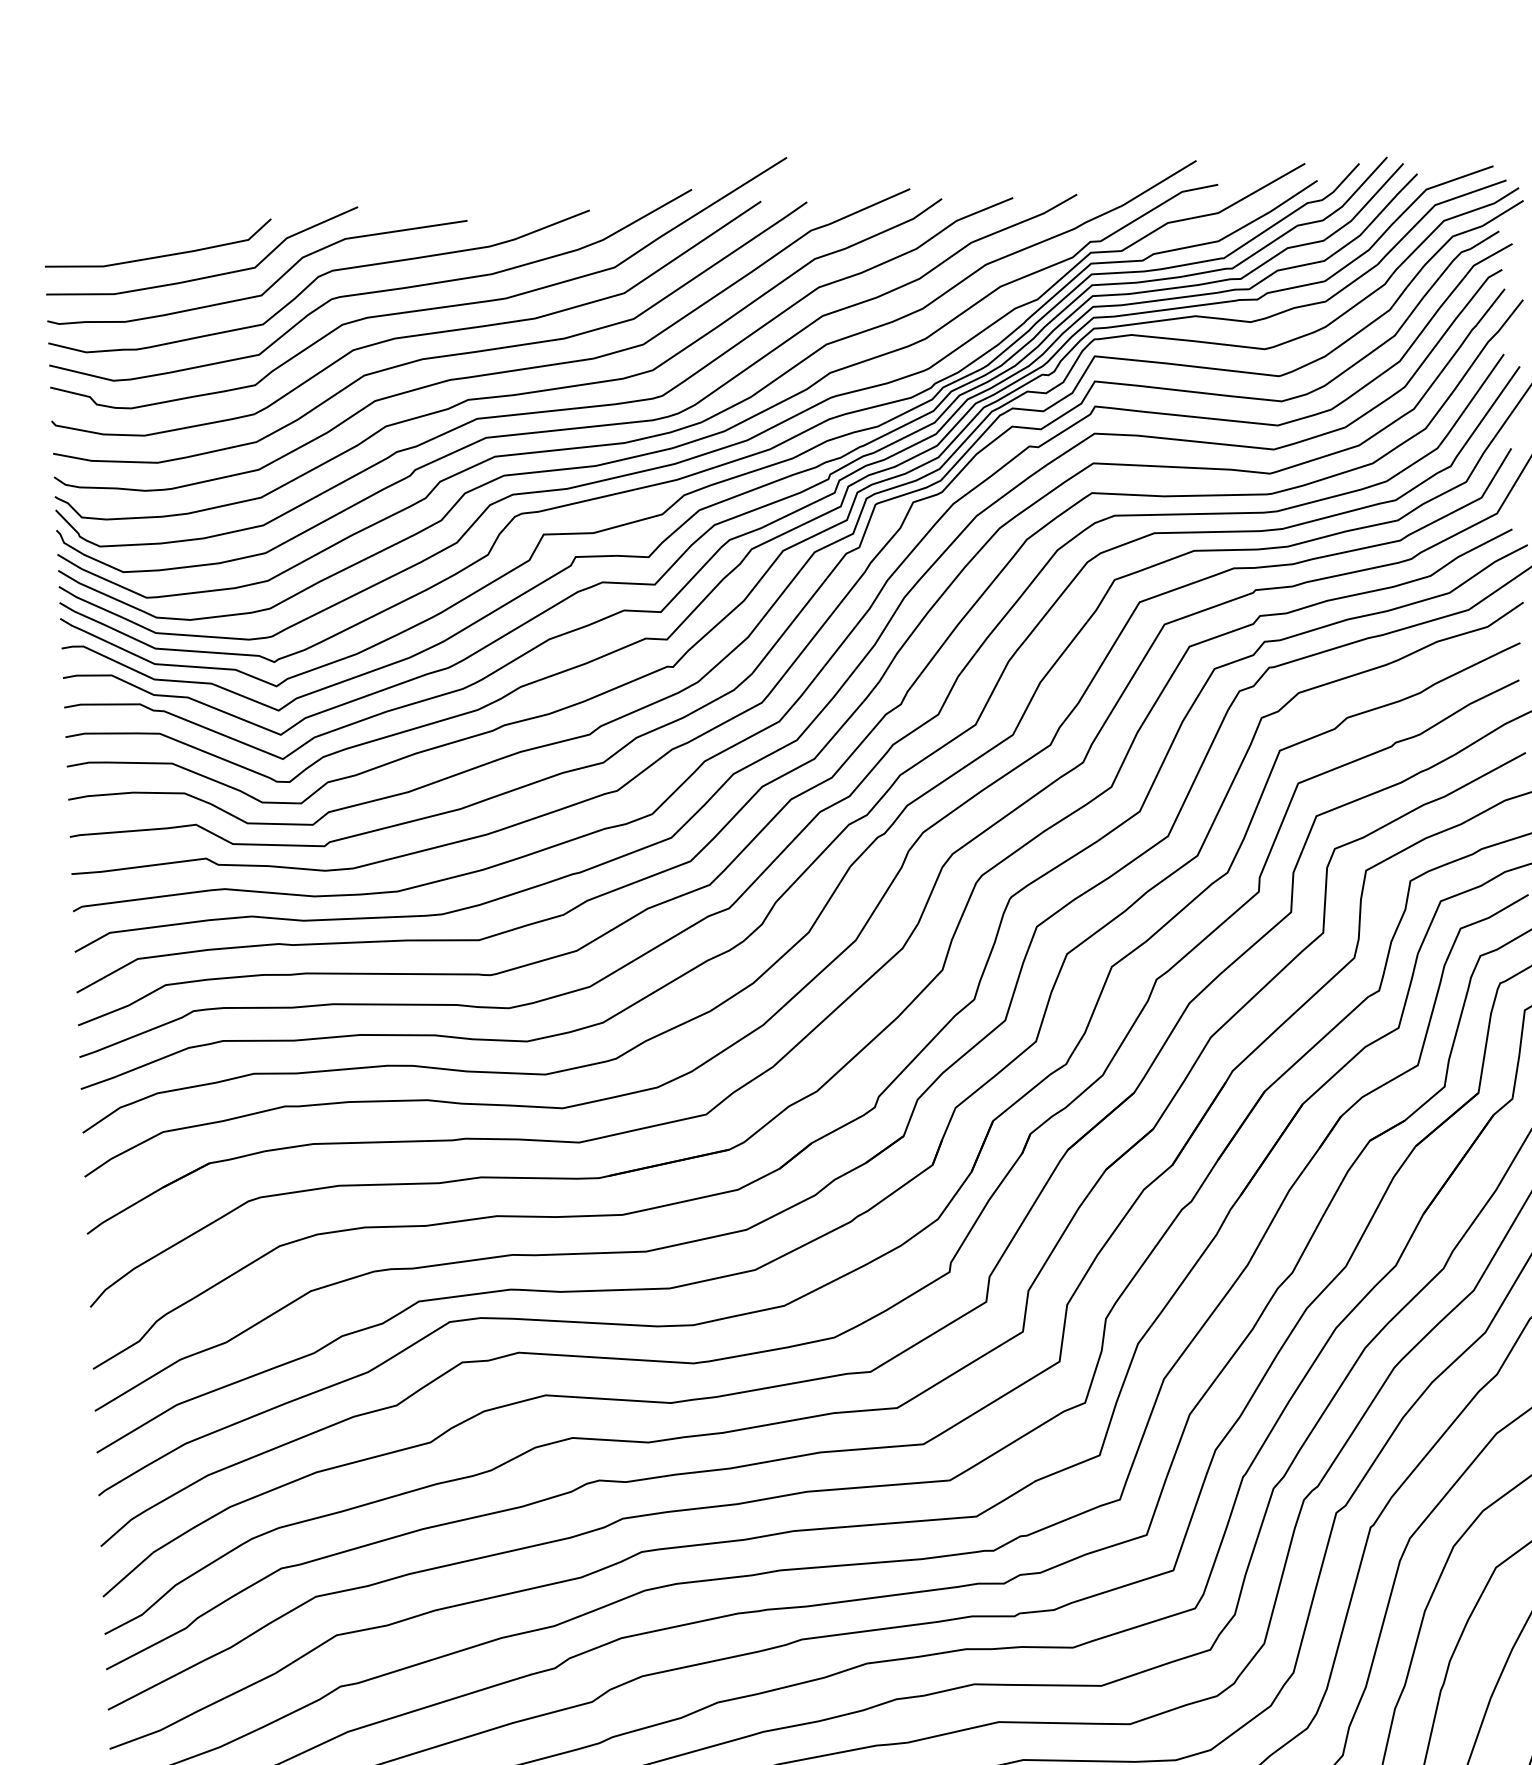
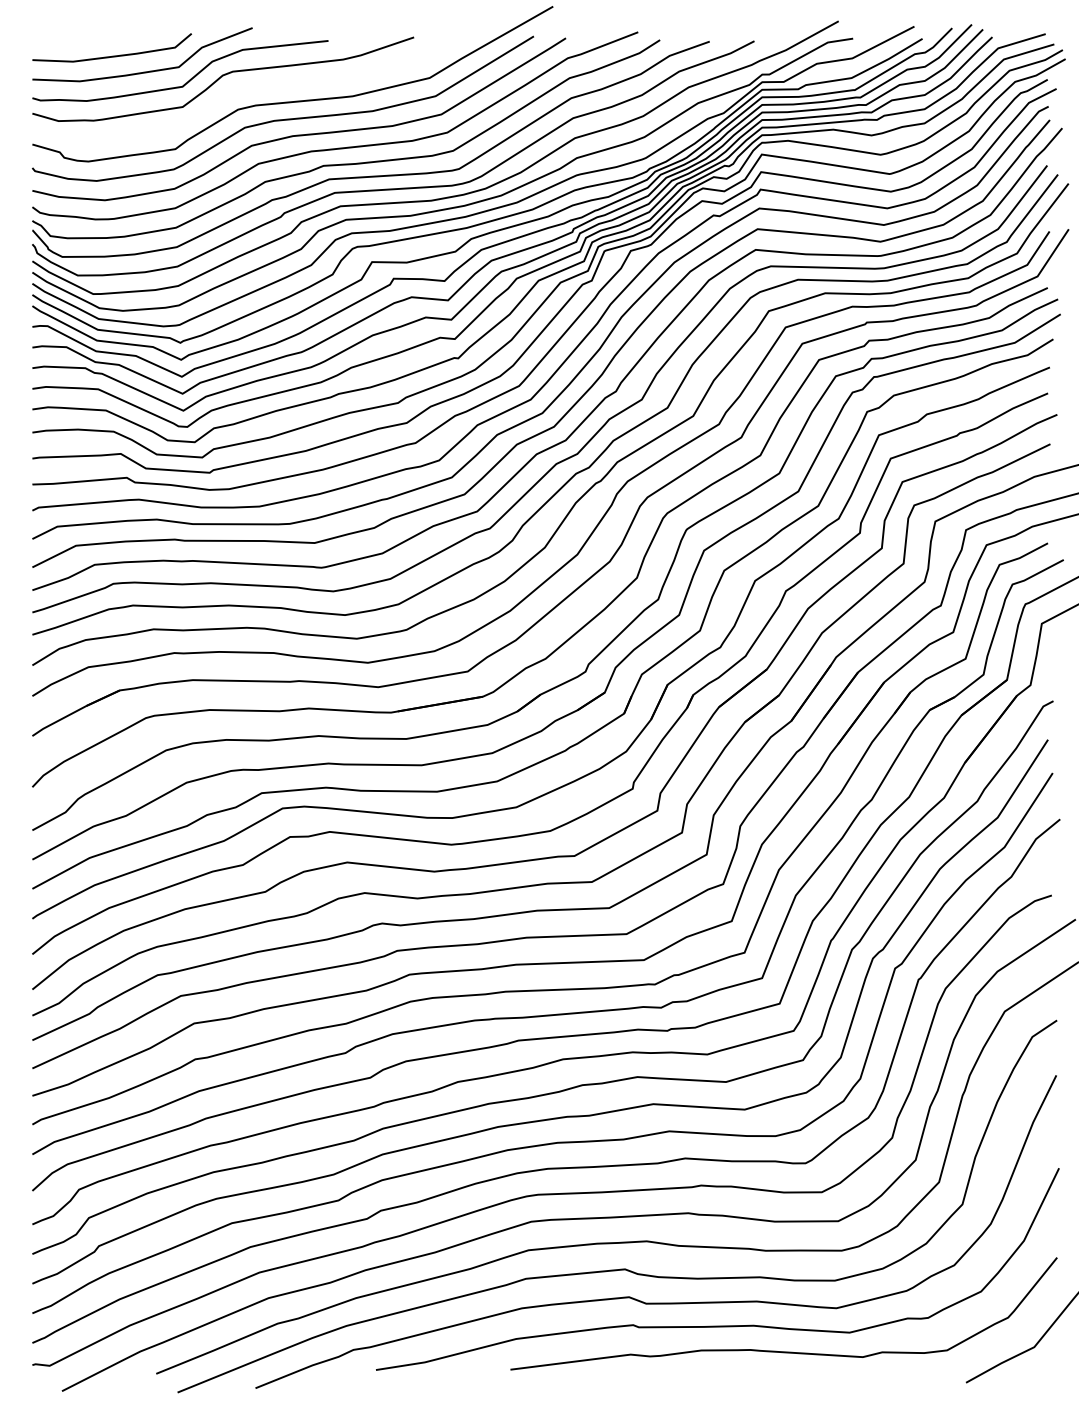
curve: (371, 291) -> (259, 87), removed

